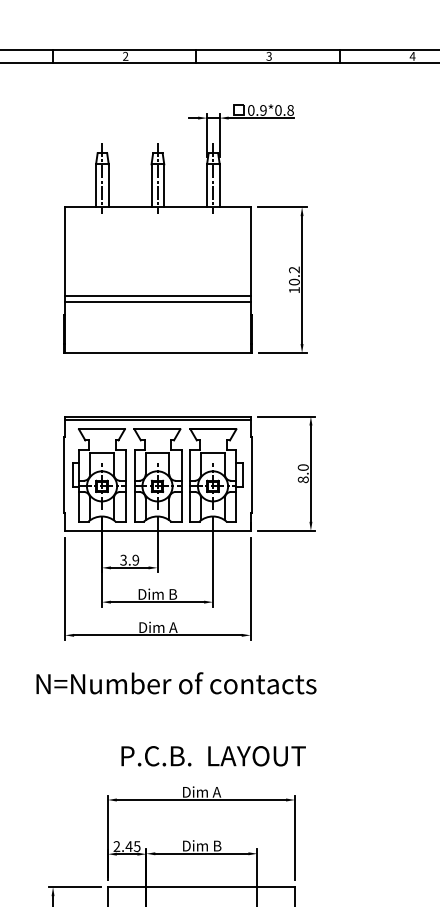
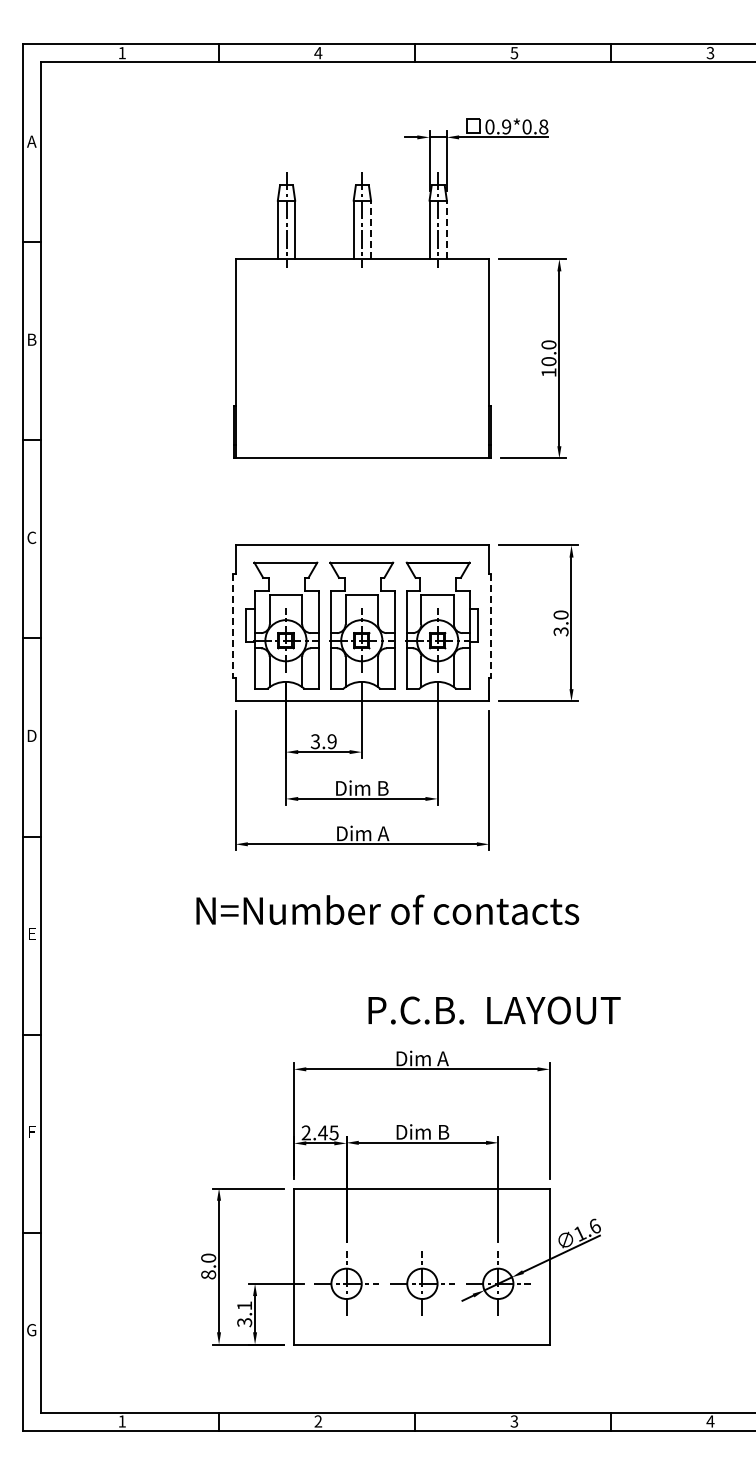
text: (269, 55) -> (514, 52), 3 -> 5
text: (412, 55) -> (710, 52), 4 -> 3
text: (125, 56) -> (318, 53), 2 -> 4
line: (164, 185) -> (371, 229), solid -> dashed
line: (219, 185) -> (446, 229), solid -> dashed
text: (294, 269) -> (548, 344), 10.2 -> 10.0
line: (158, 295) -> (362, 380), removed
line: (158, 302) -> (362, 389), removed
line: (158, 419) -> (362, 549), removed
line: (63, 475) -> (233, 626), solid -> dashed
line: (252, 475) -> (491, 626), solid -> dashed
text: (302, 479) -> (560, 631), 8.0 -> 3.0
text: (213, 756) -> (494, 1010), moved

